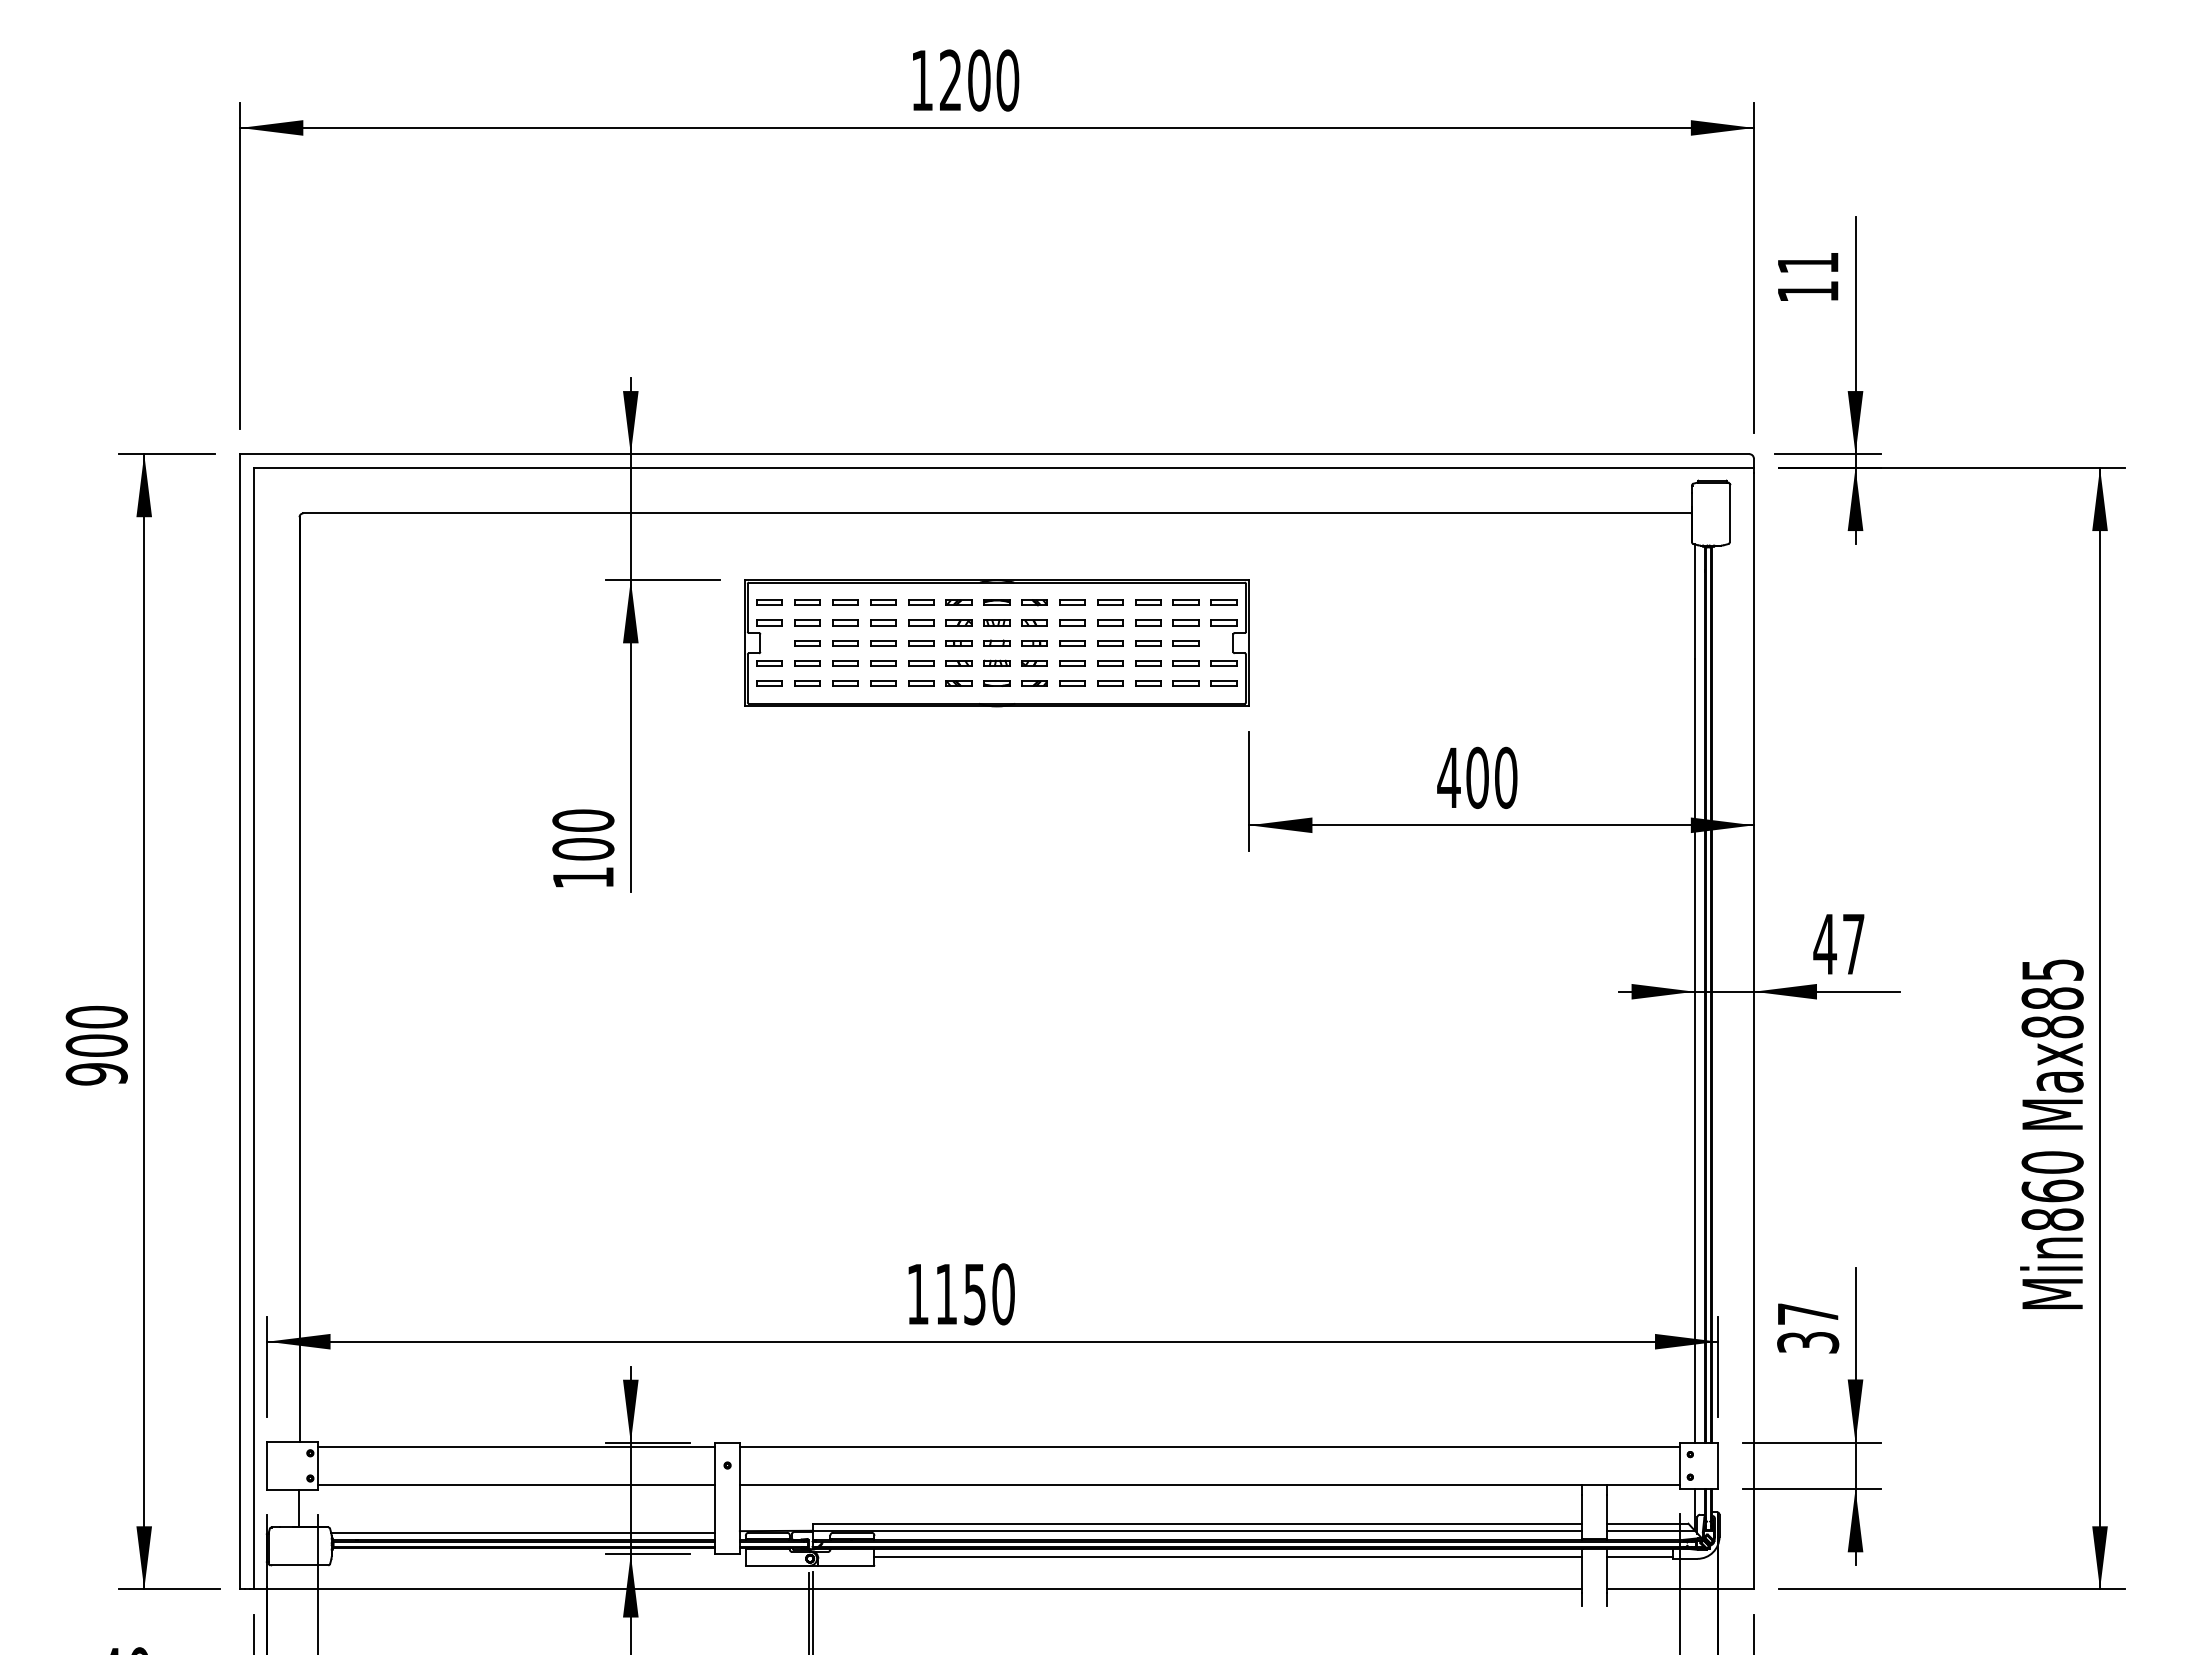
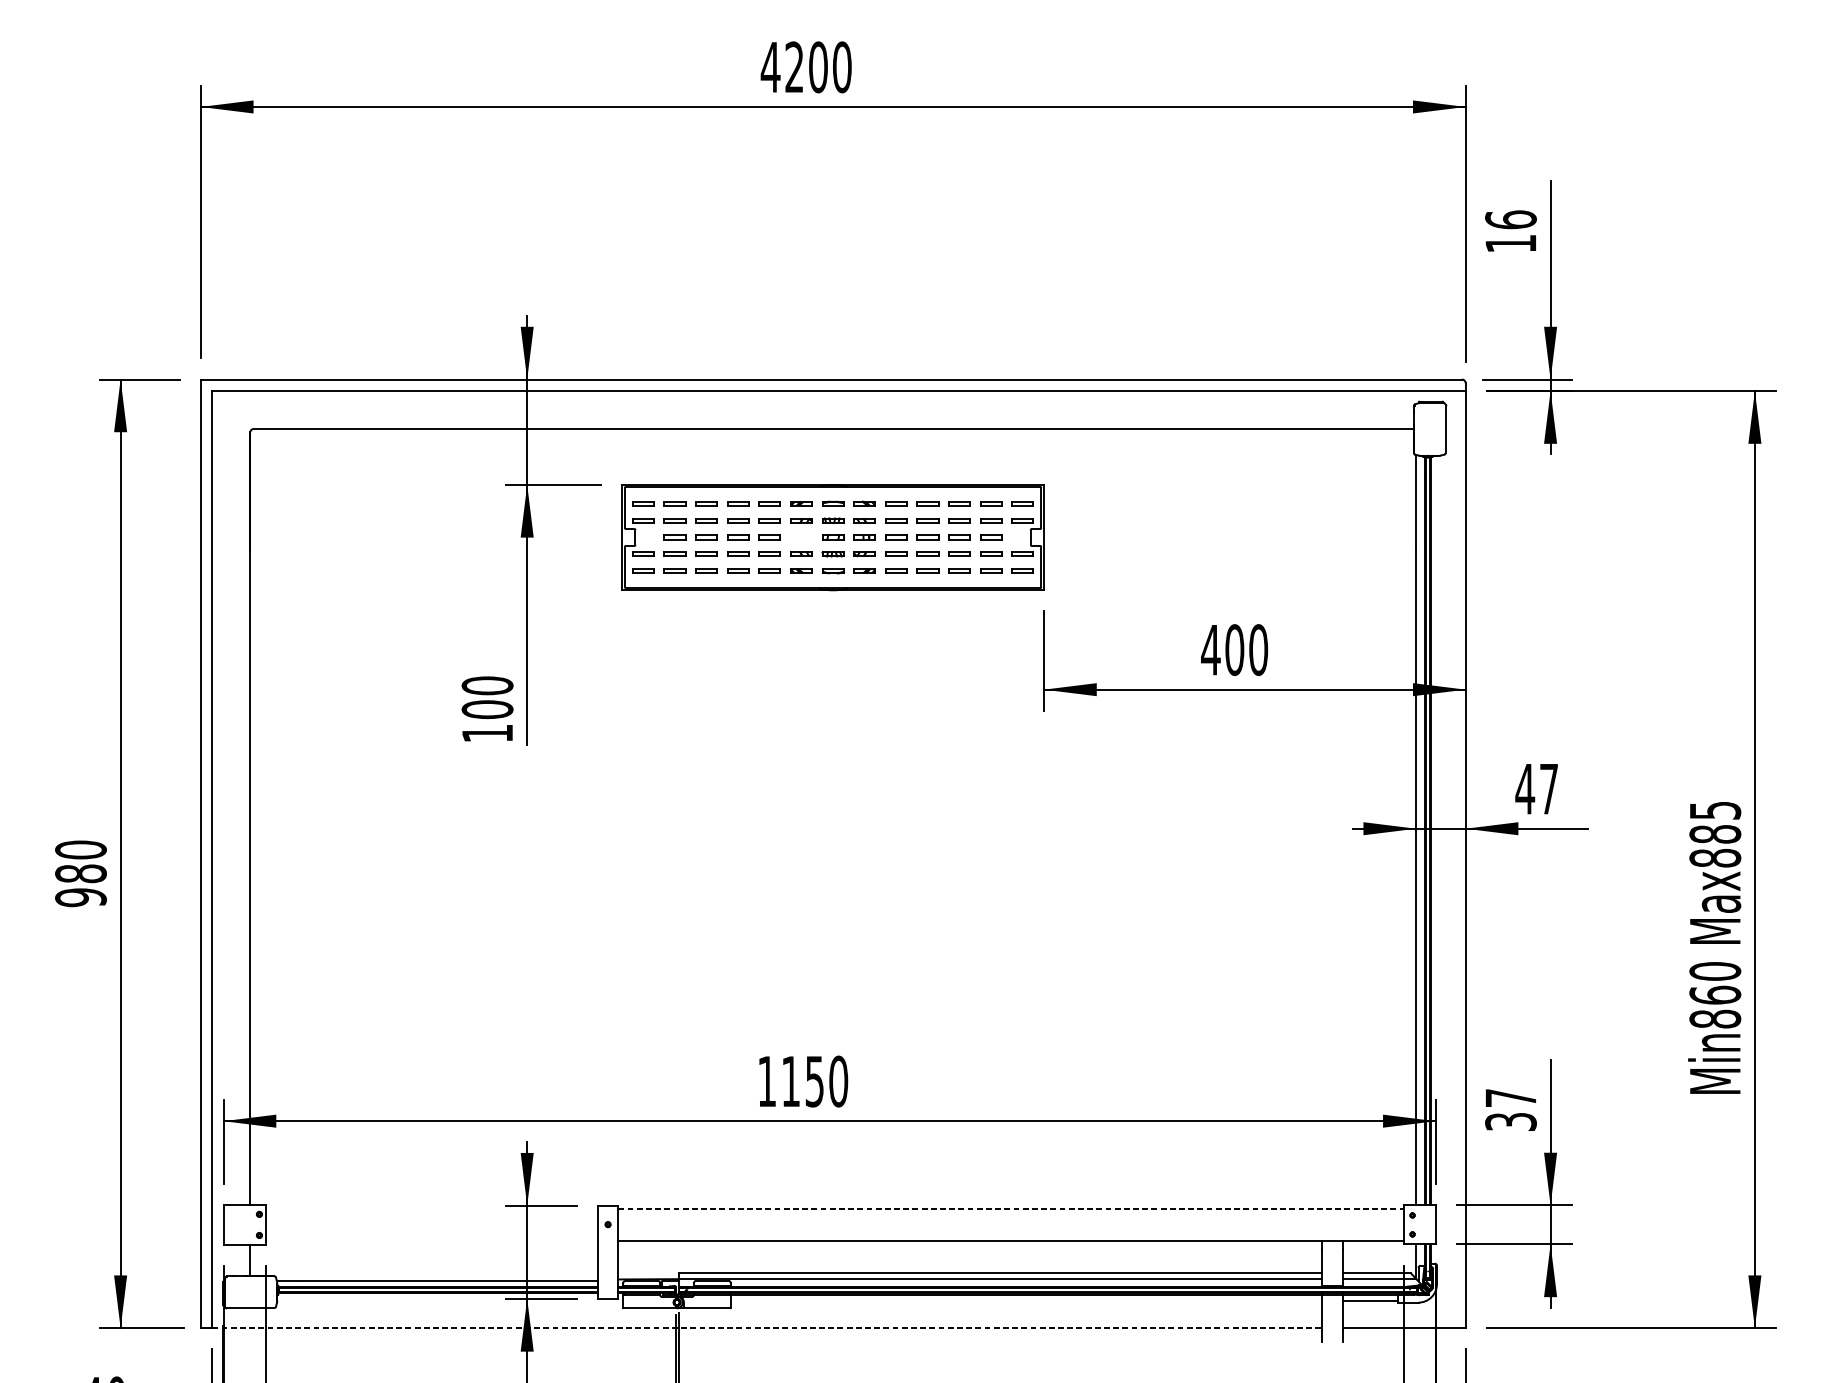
text: (922, 80) -> (770, 67), 1200 -> 4200
text: (1808, 262) -> (1511, 219), 11 -> 16
part: (958, 643) -> (801, 537), removed
text: (96, 1045) -> (80, 873), 900 -> 980
line: (516, 1446) -> (431, 1208), removed
line: (1210, 1446) -> (1011, 1208), solid -> dashed
line: (516, 1484) -> (431, 1240), removed
line: (1228, 1557) -> (1026, 1301), removed
line: (918, 1589) -> (767, 1328), solid -> dashed

